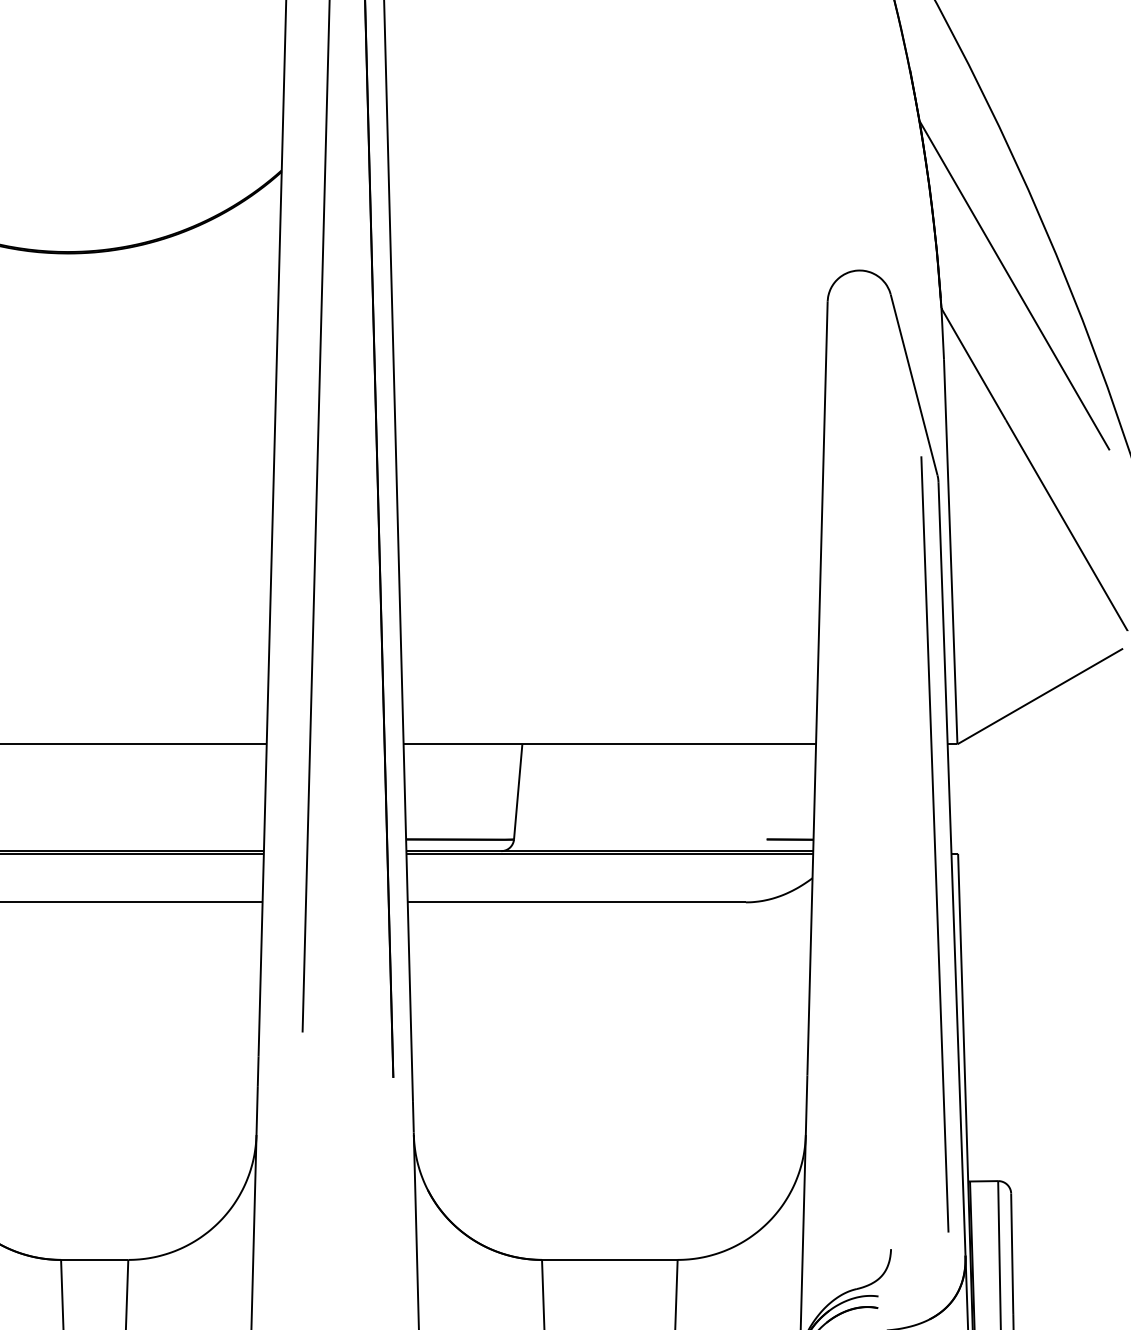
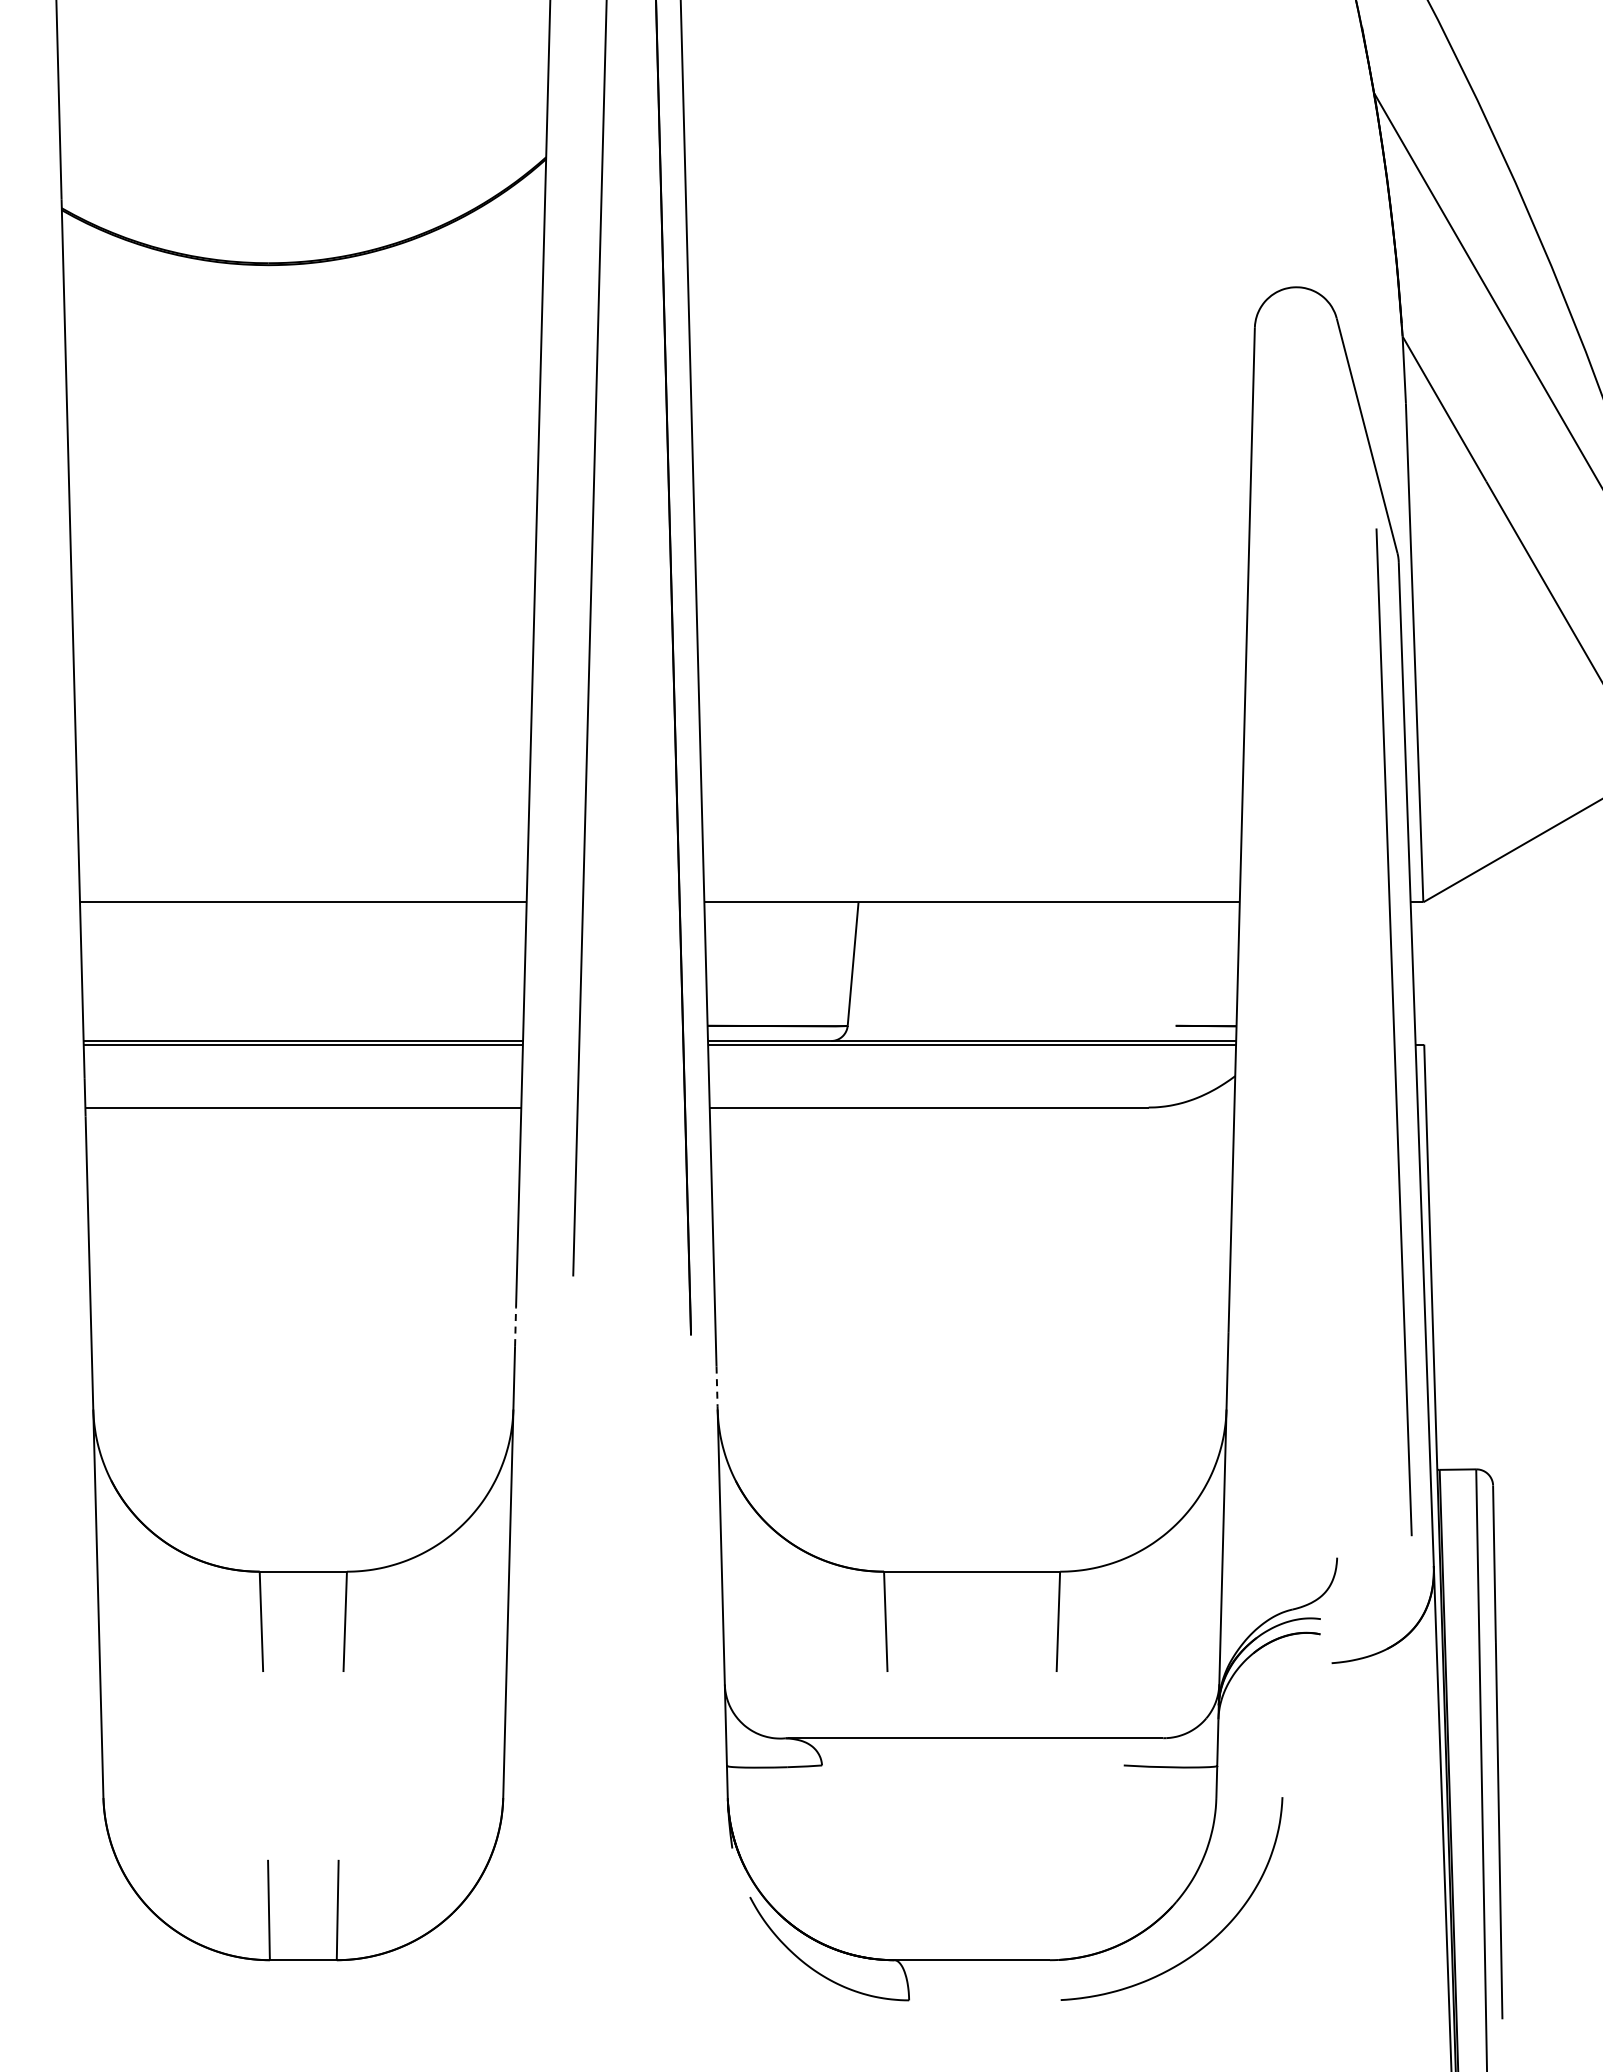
line: (258, 1071) -> (515, 1326), solid -> dashed
line: (413, 1117) -> (717, 1386), solid -> dashed

